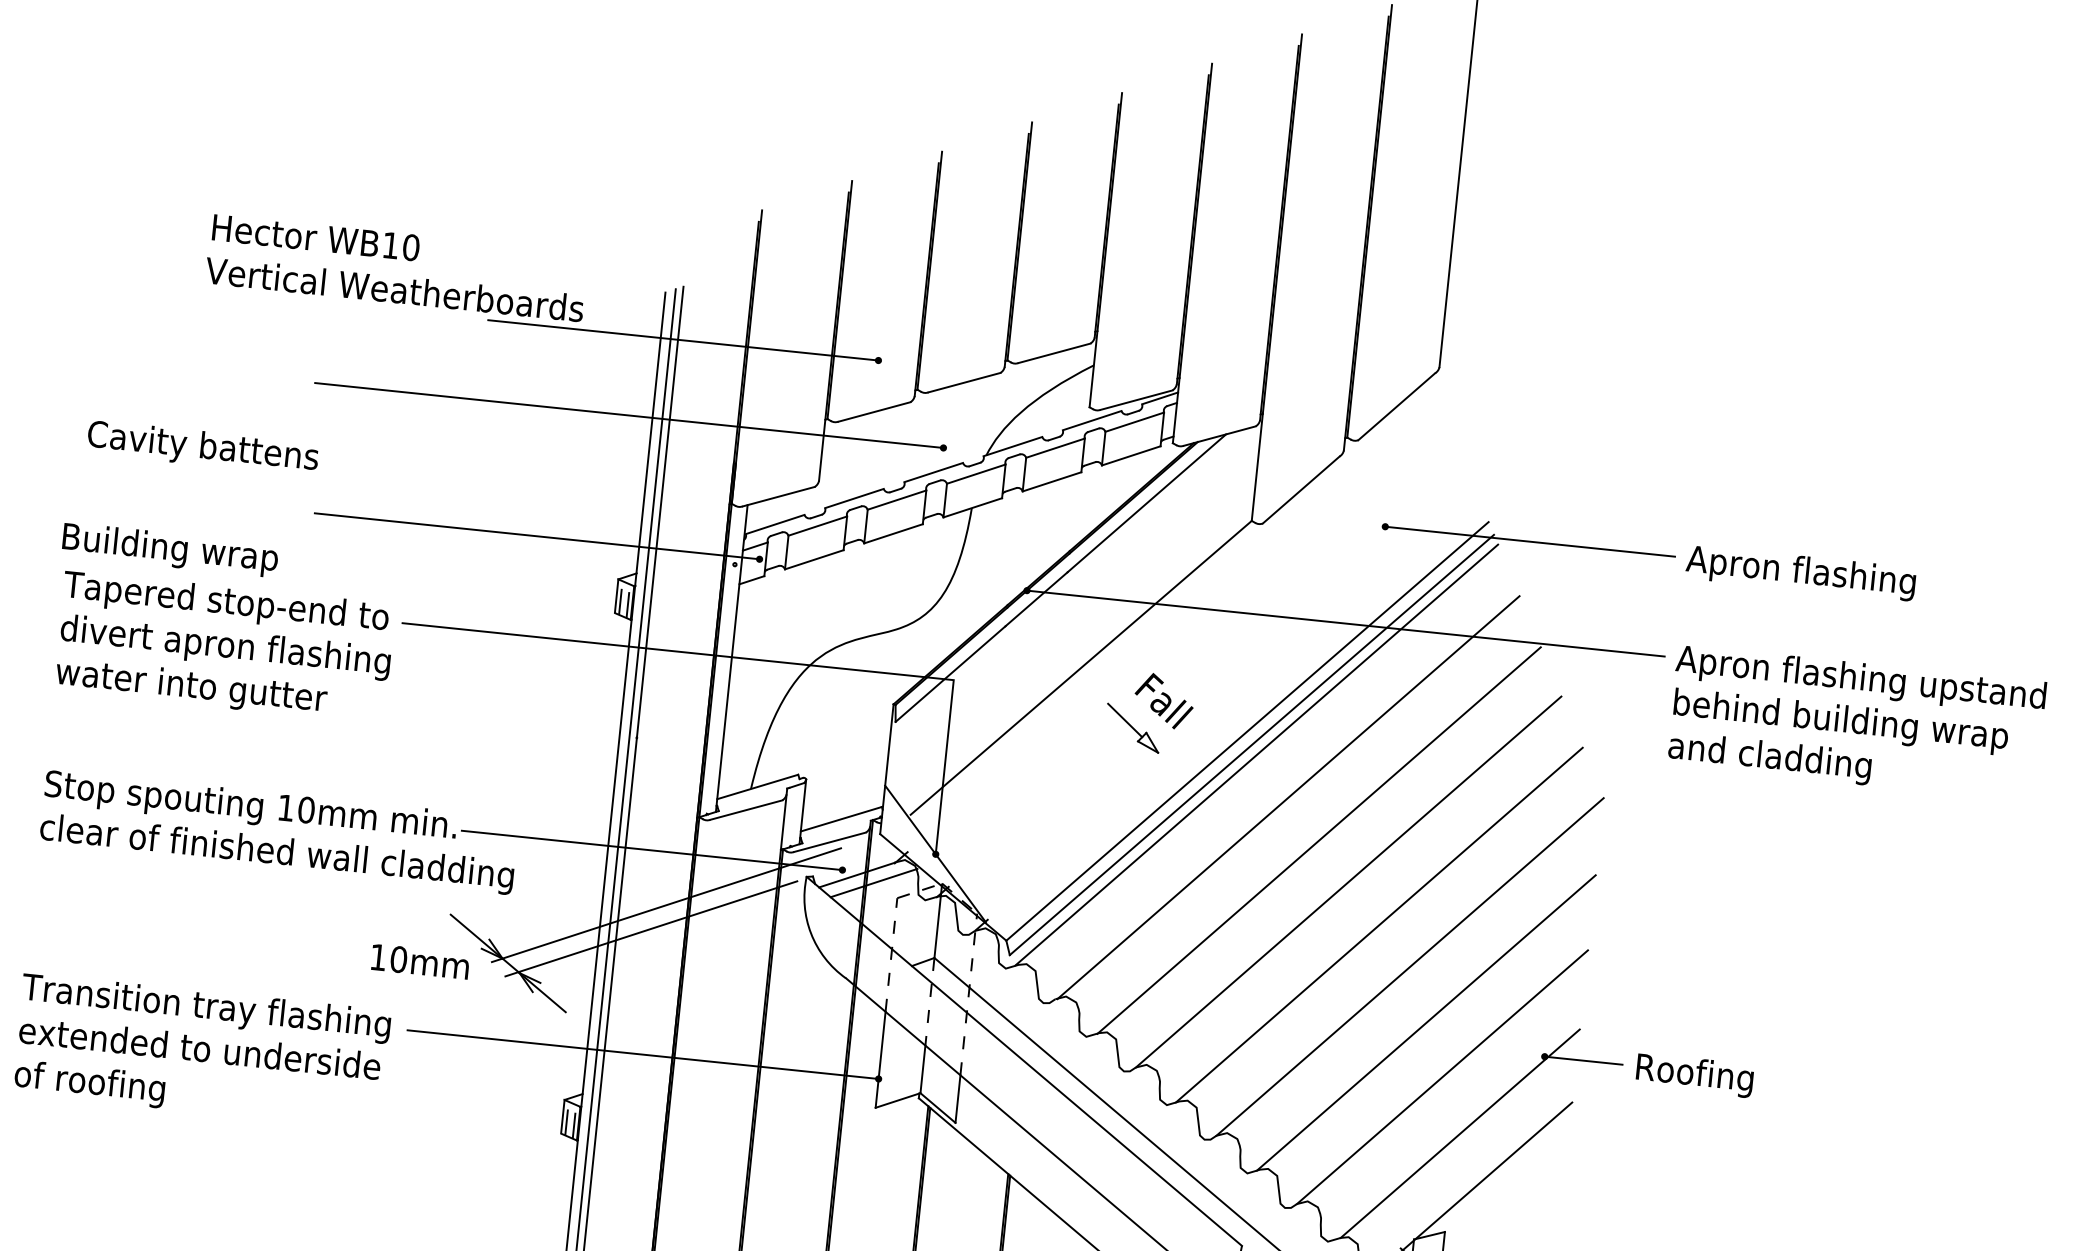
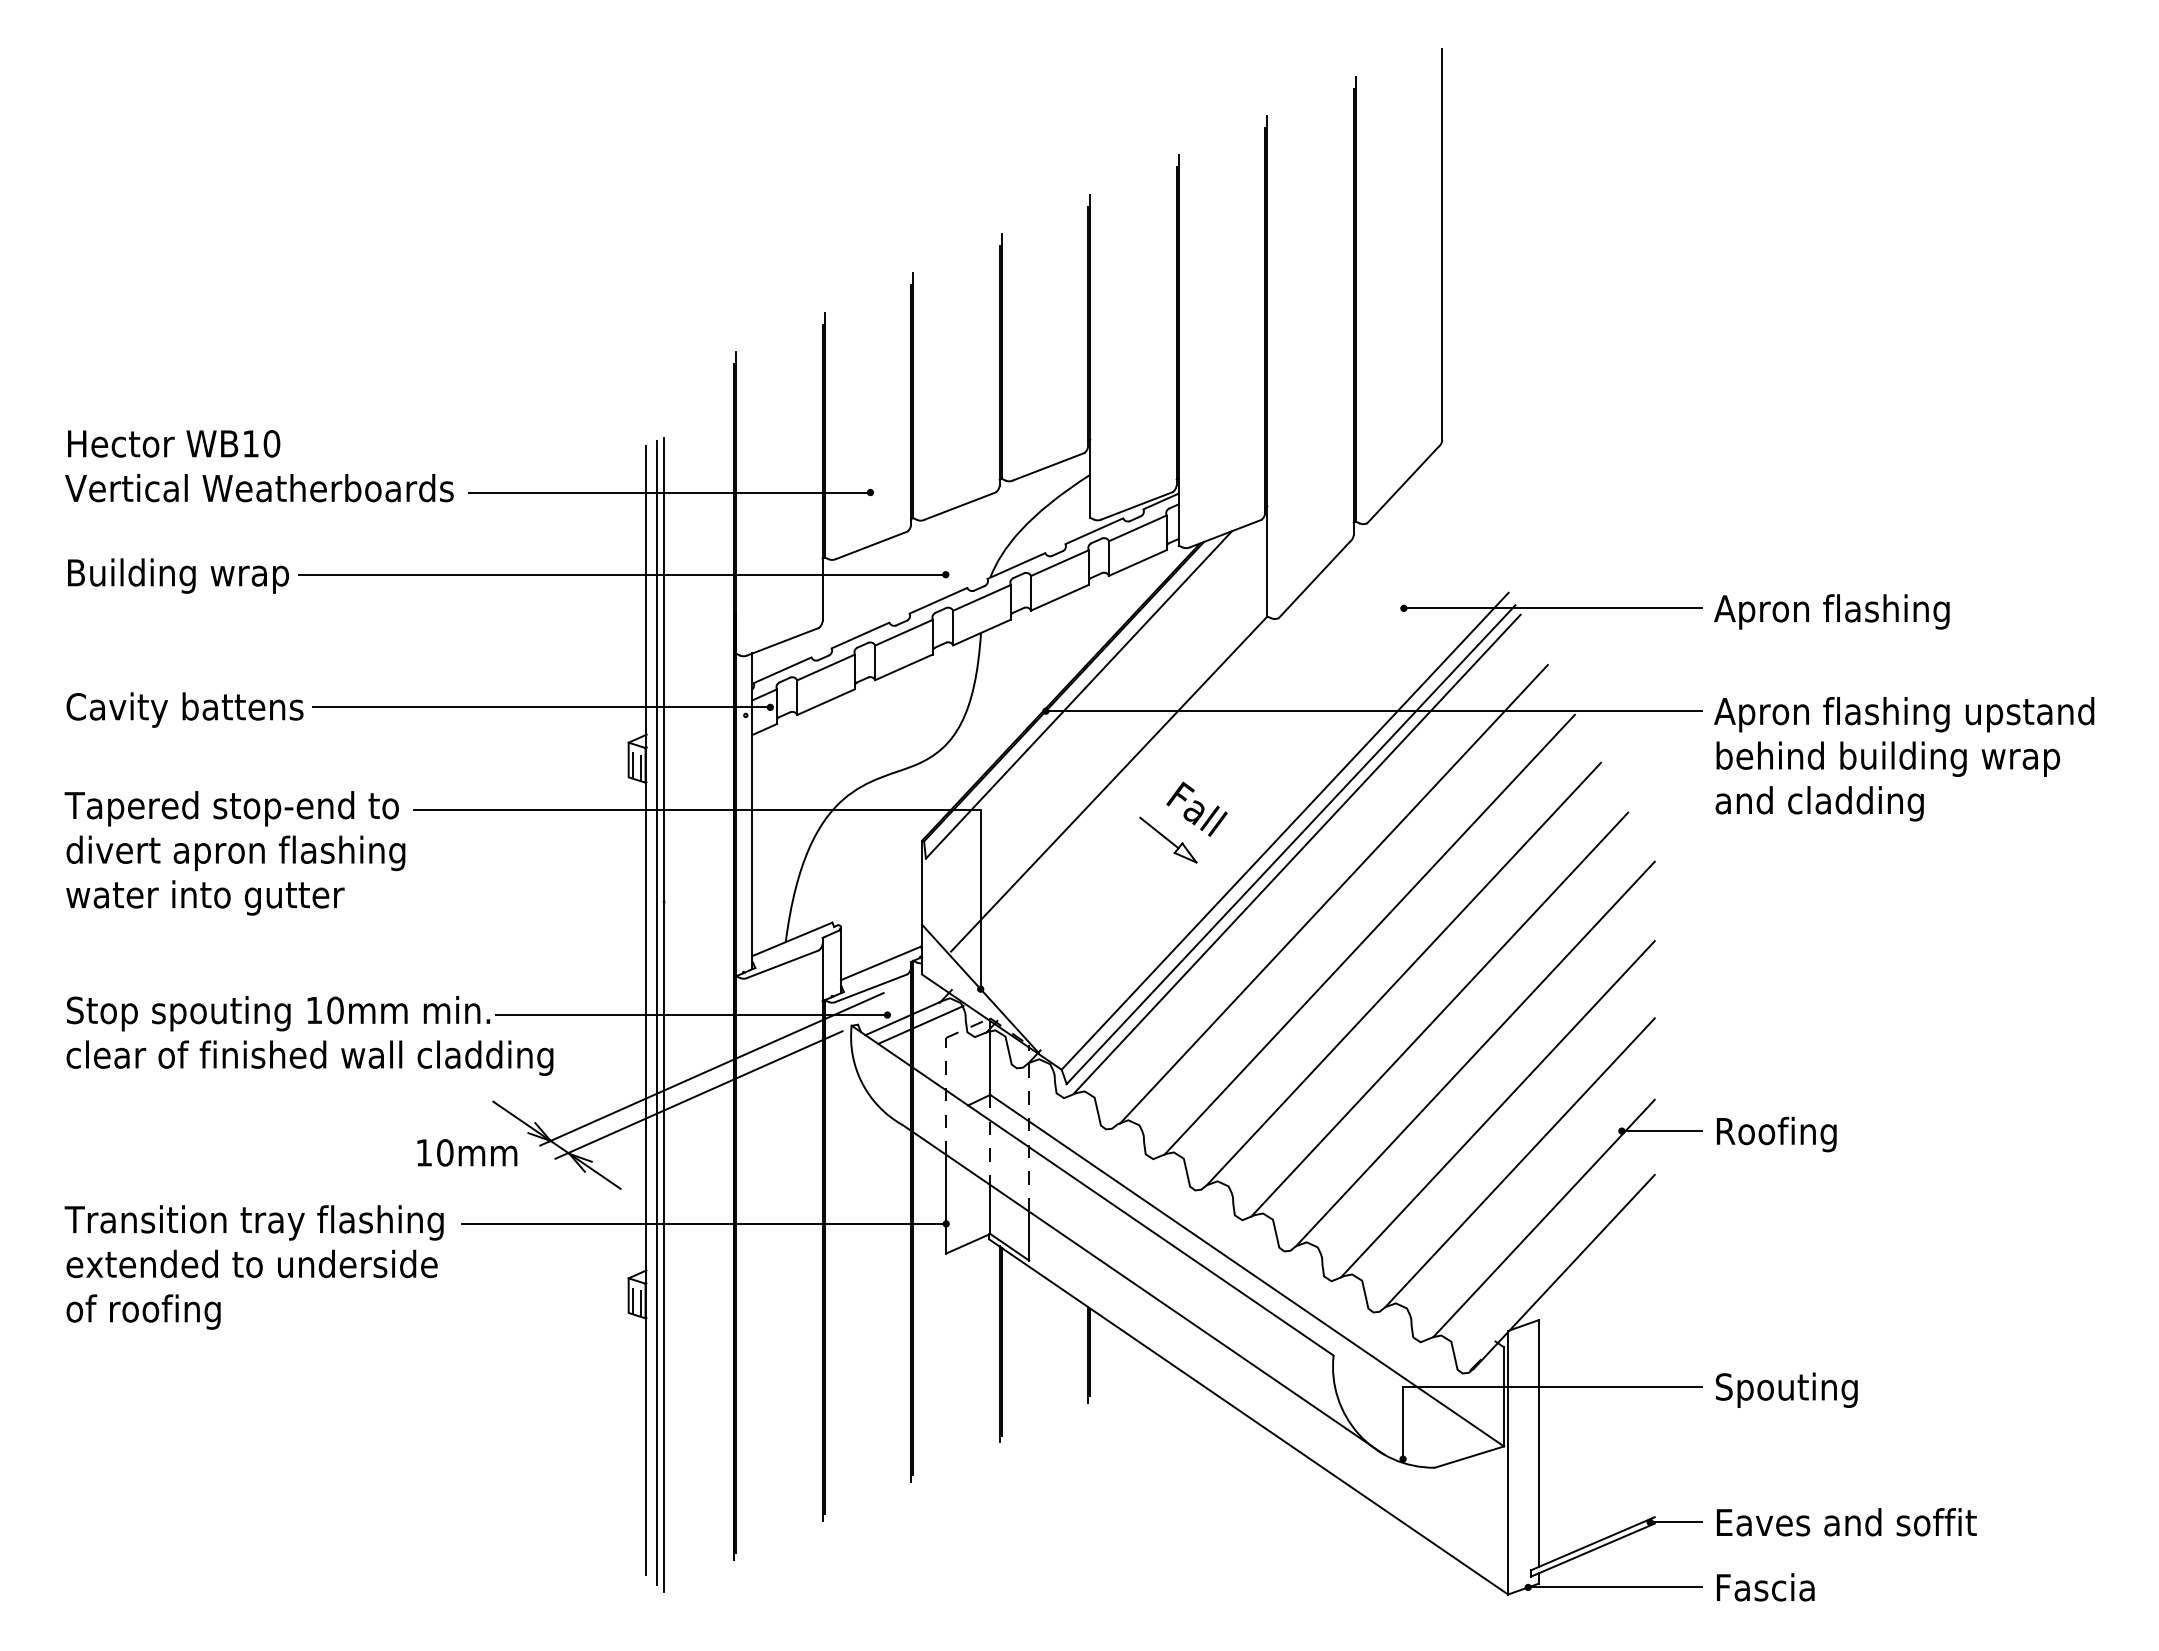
text: (396, 268) -> (259, 466), moved
text: (202, 447) -> (184, 709), moved
text: (170, 549) -> (178, 575), moved

